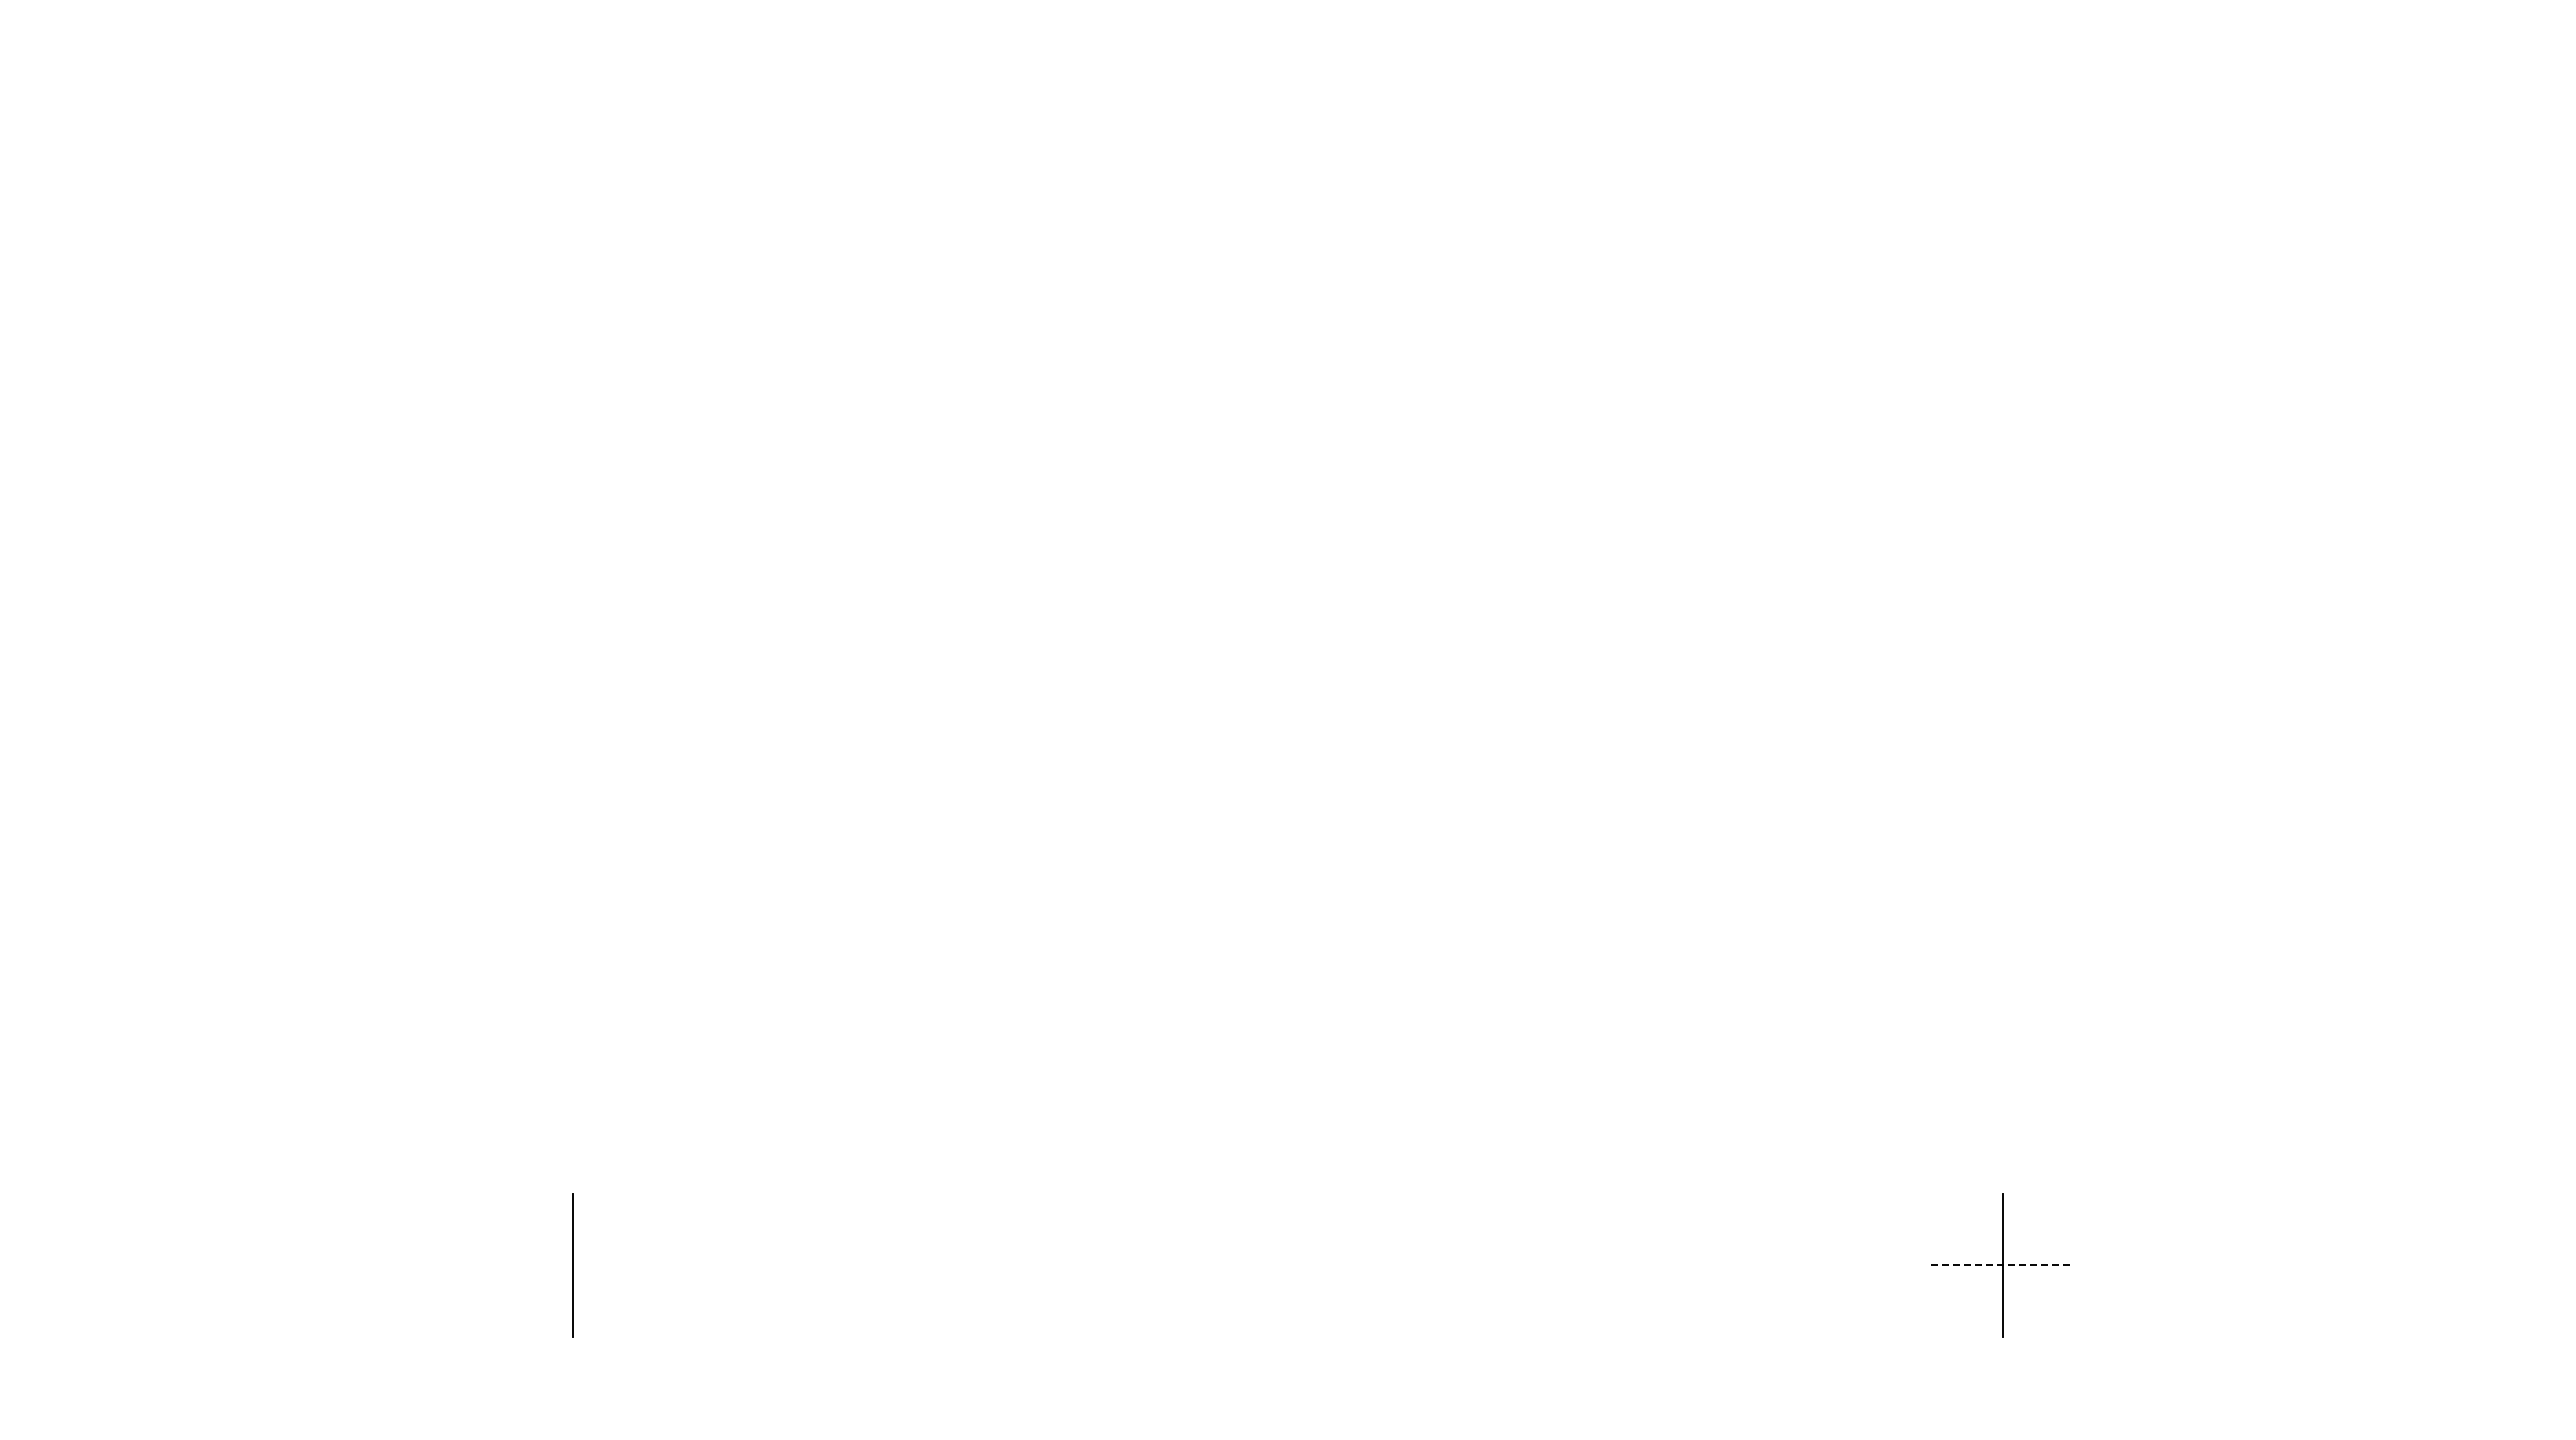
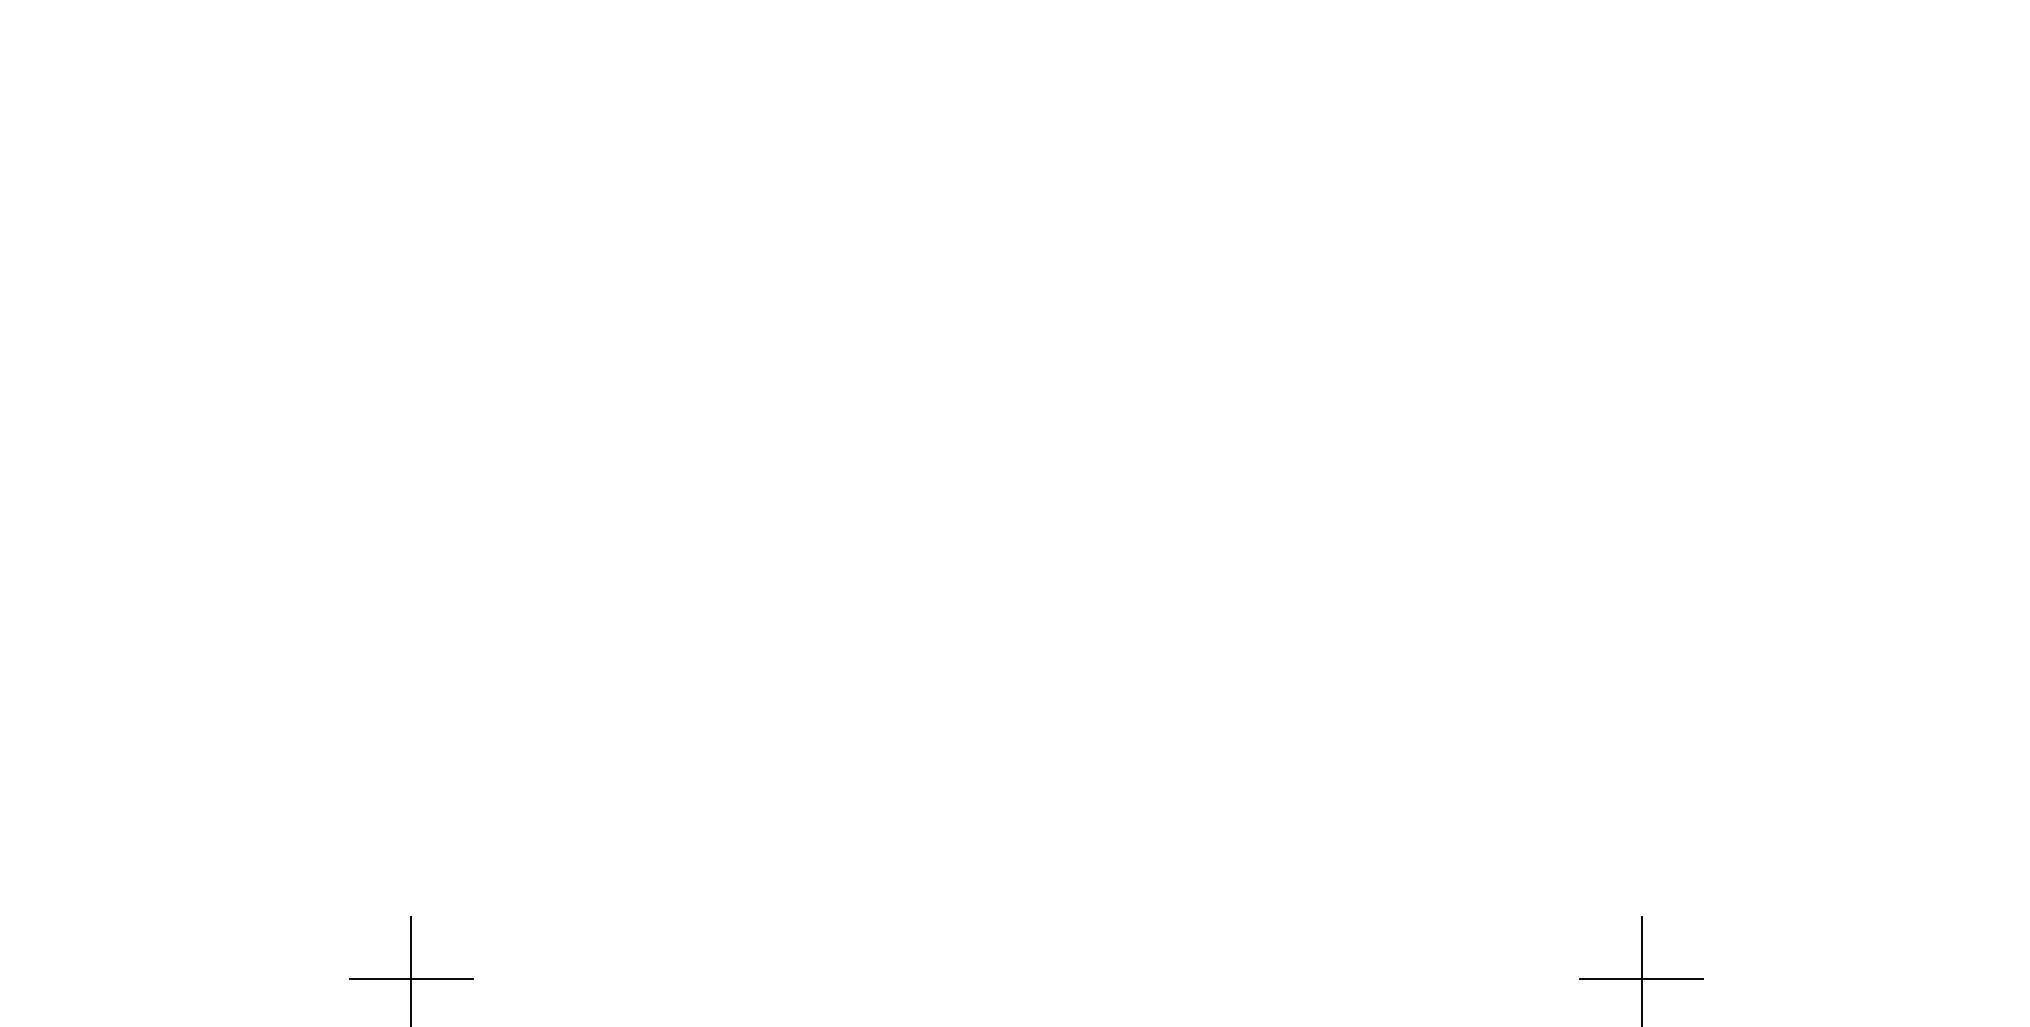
line: (573, 1265) -> (411, 979), added
line: (2003, 1265) -> (1642, 979), dashed -> solid

